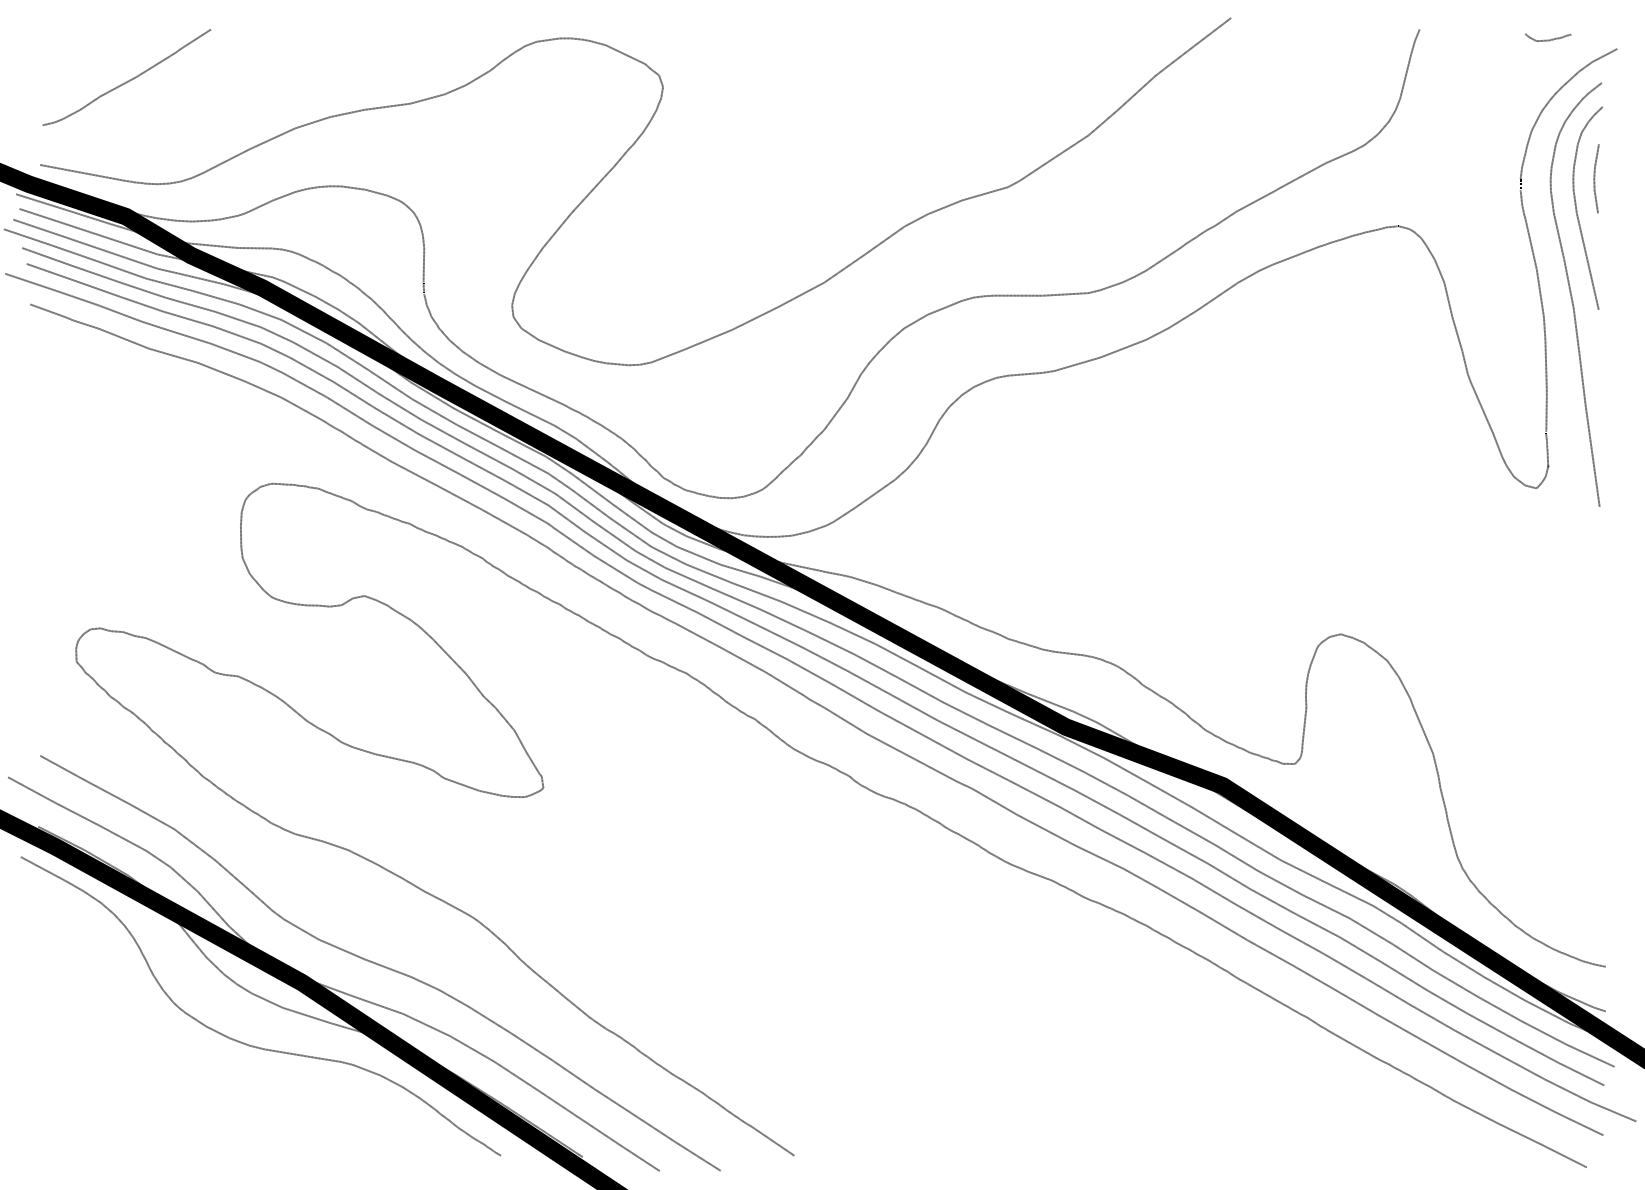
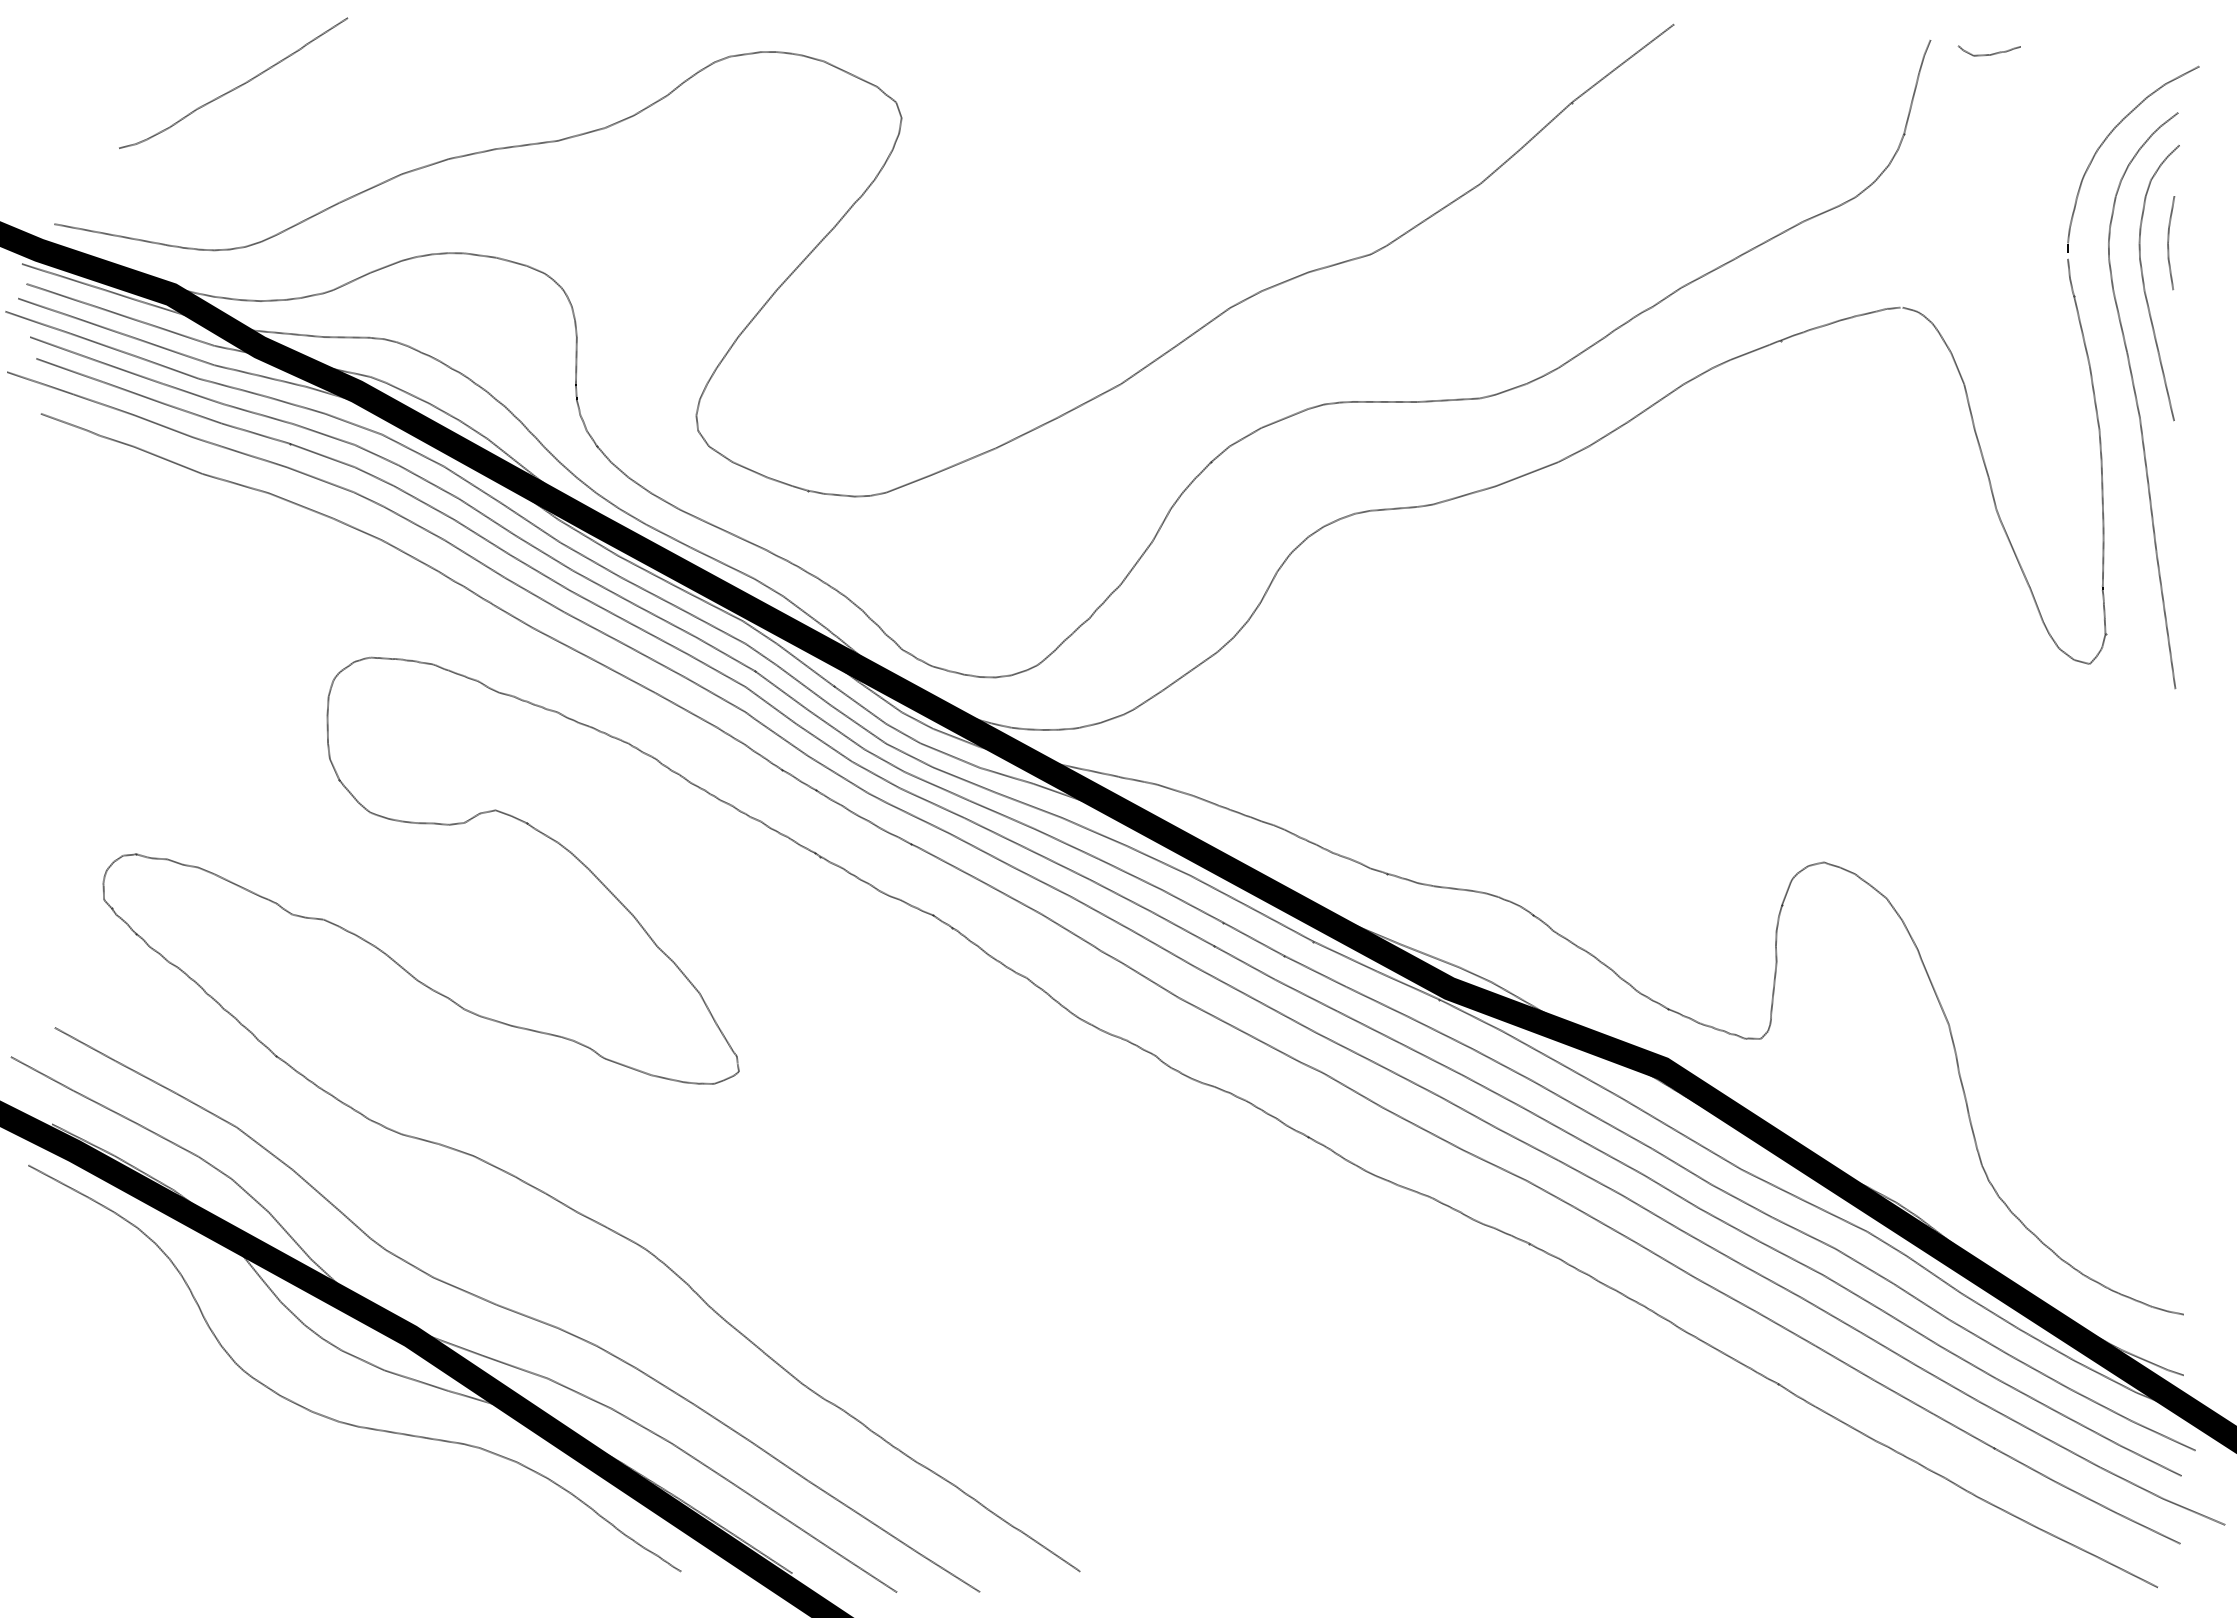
curve: (1547, 40) -> (1988, 54), moved
curve: (128, 80) -> (235, 87), moved

